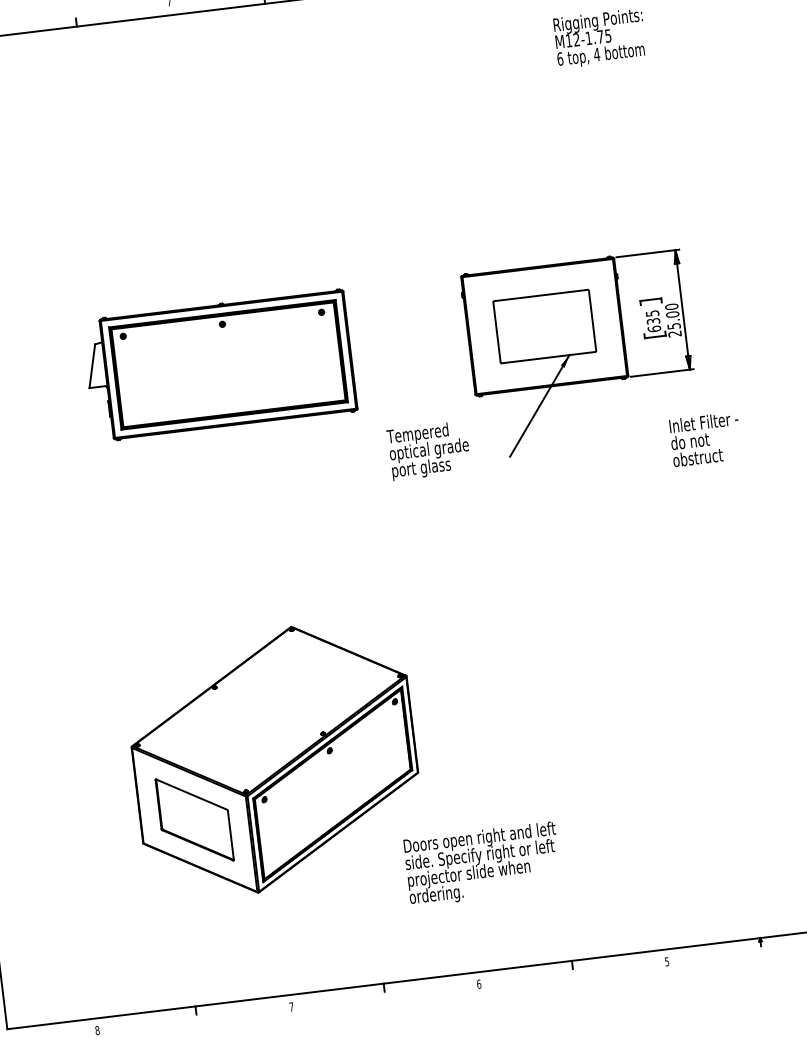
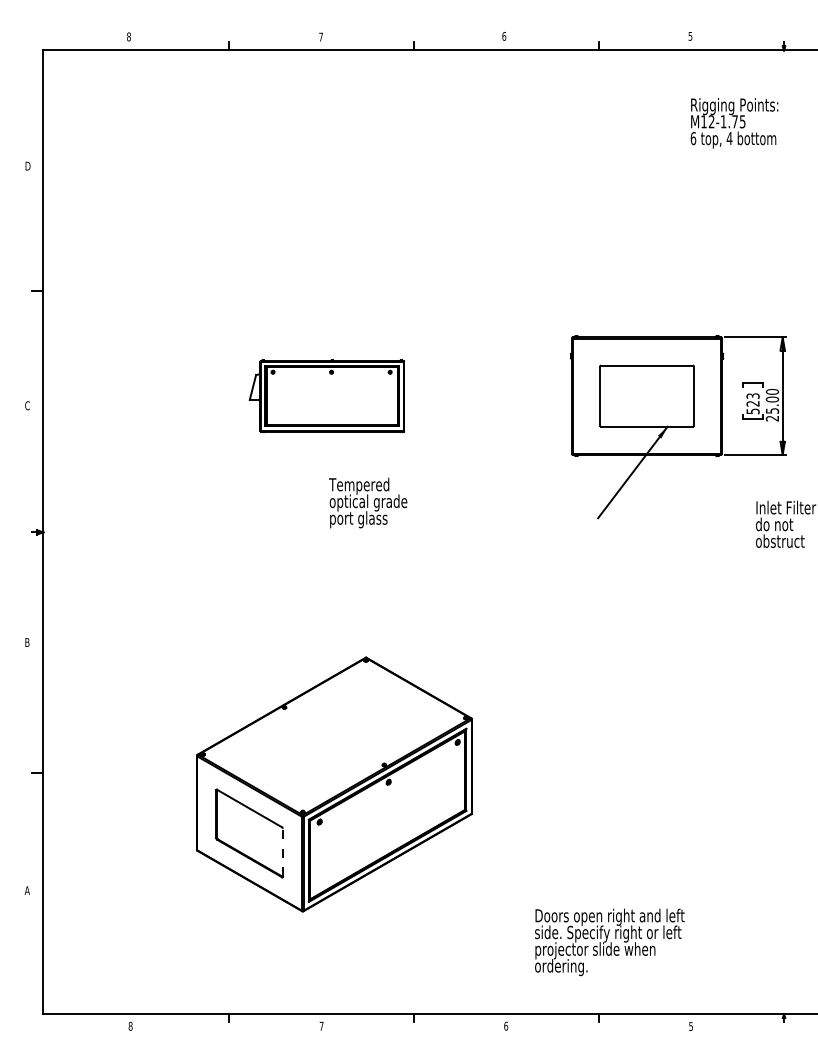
text: (652, 321) -> (752, 403), 635 -> 523
part: (219, 366) -> (326, 396), size x0.6
text: (429, 450) -> (368, 502), moved
line: (230, 835) -> (282, 852), solid -> dashed
text: (482, 864) -> (609, 942), moved

